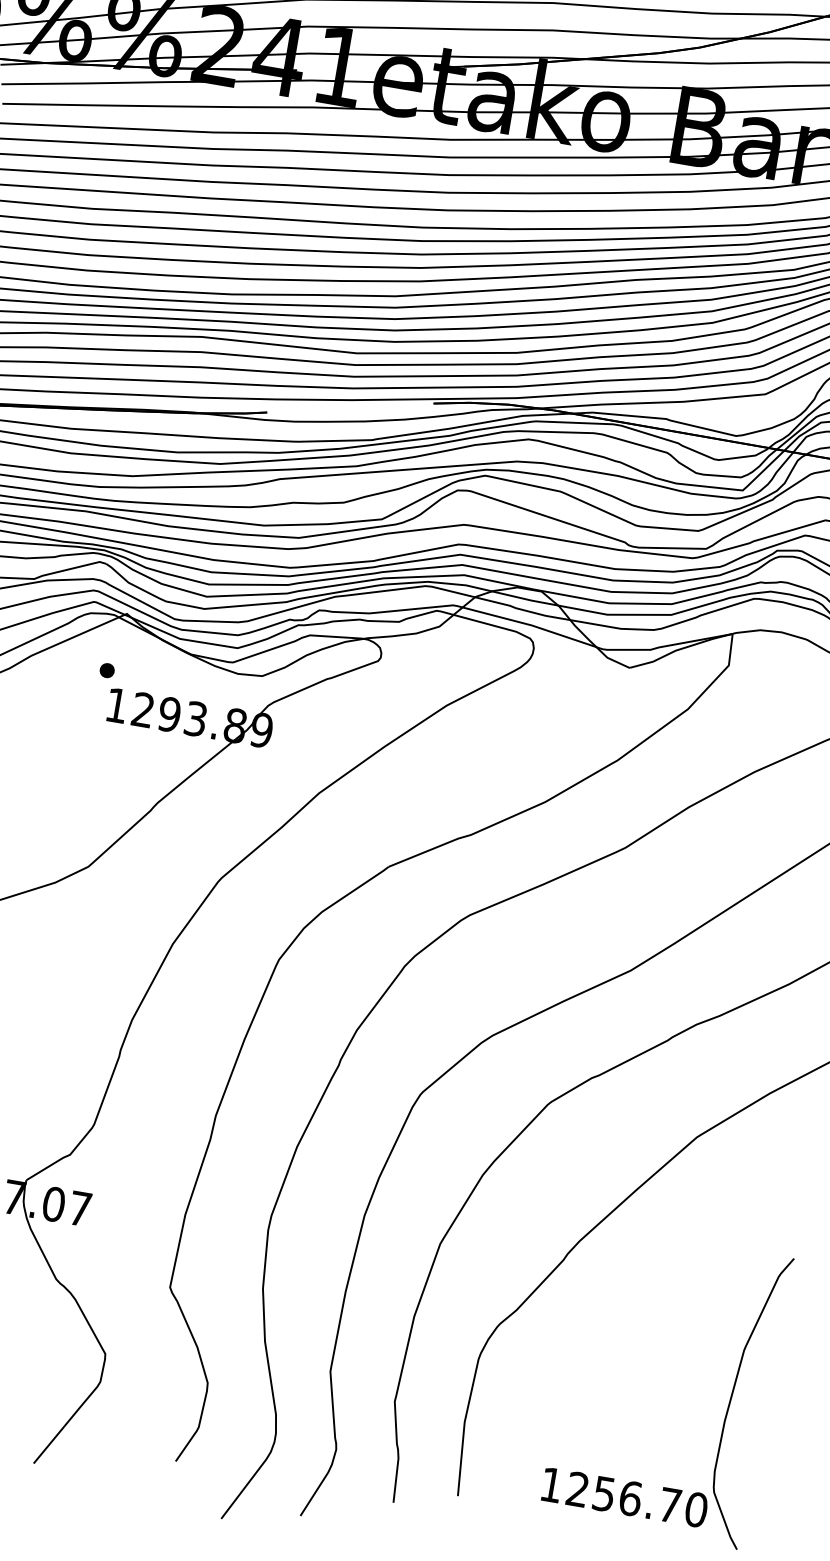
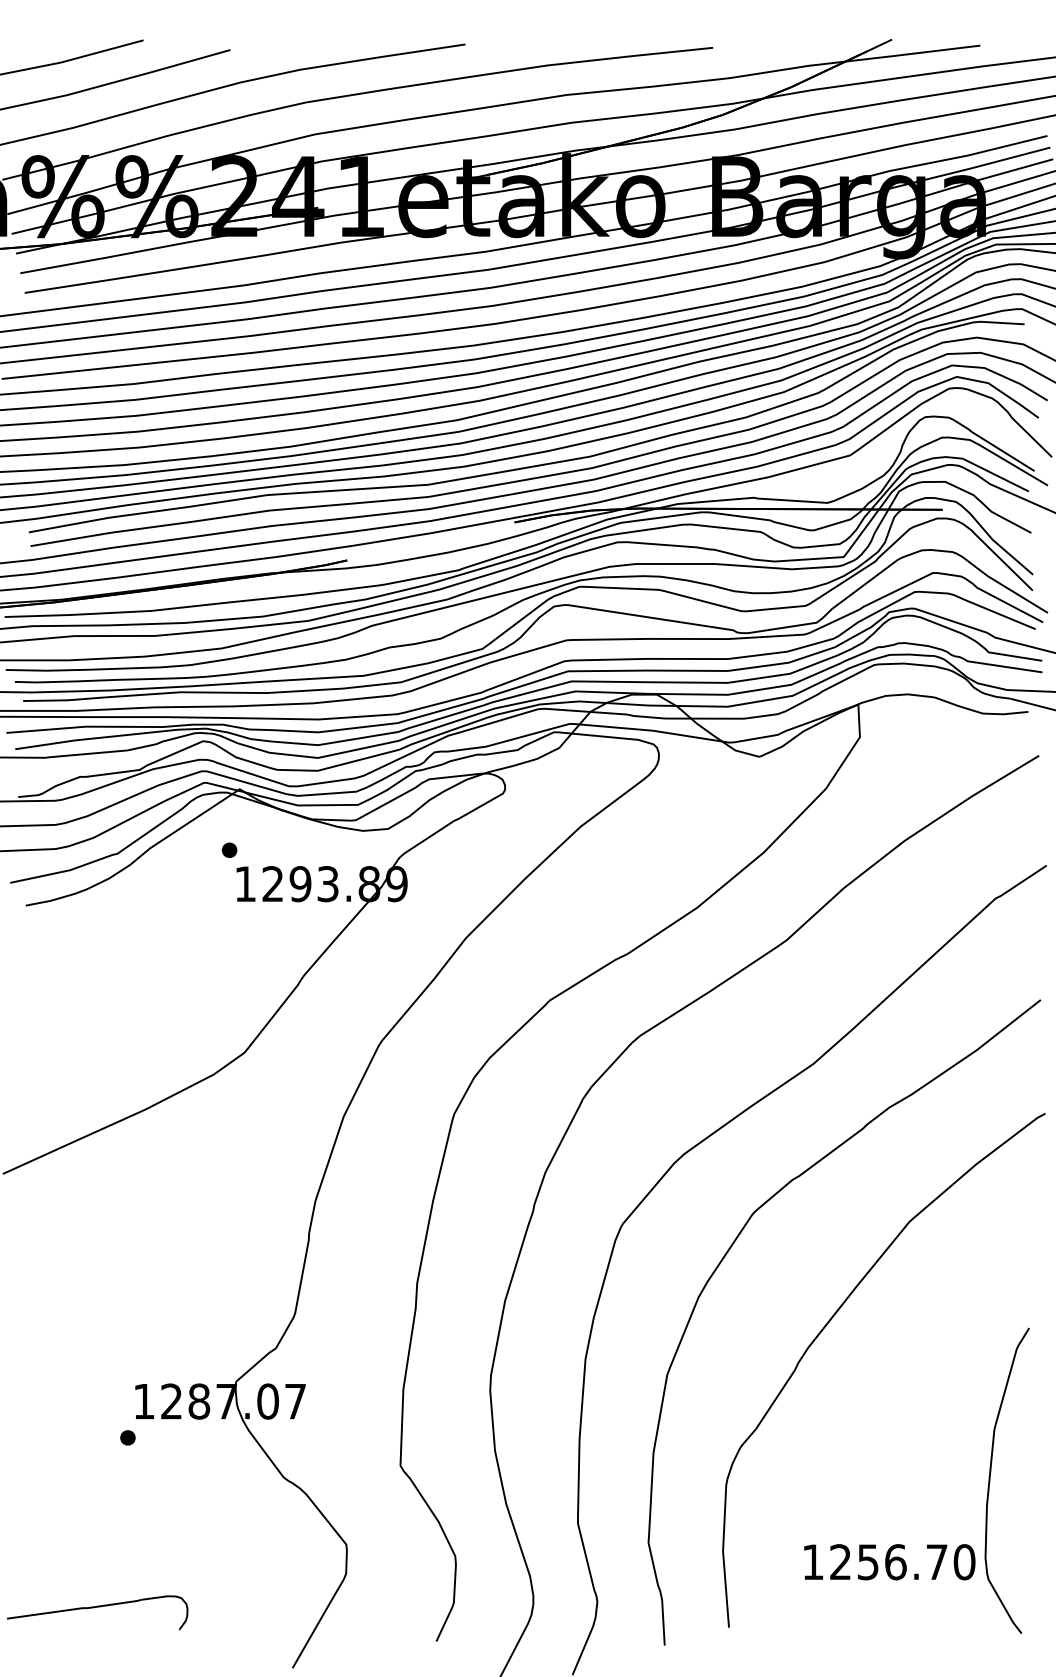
text: (624, 1497) -> (889, 1562), moved

